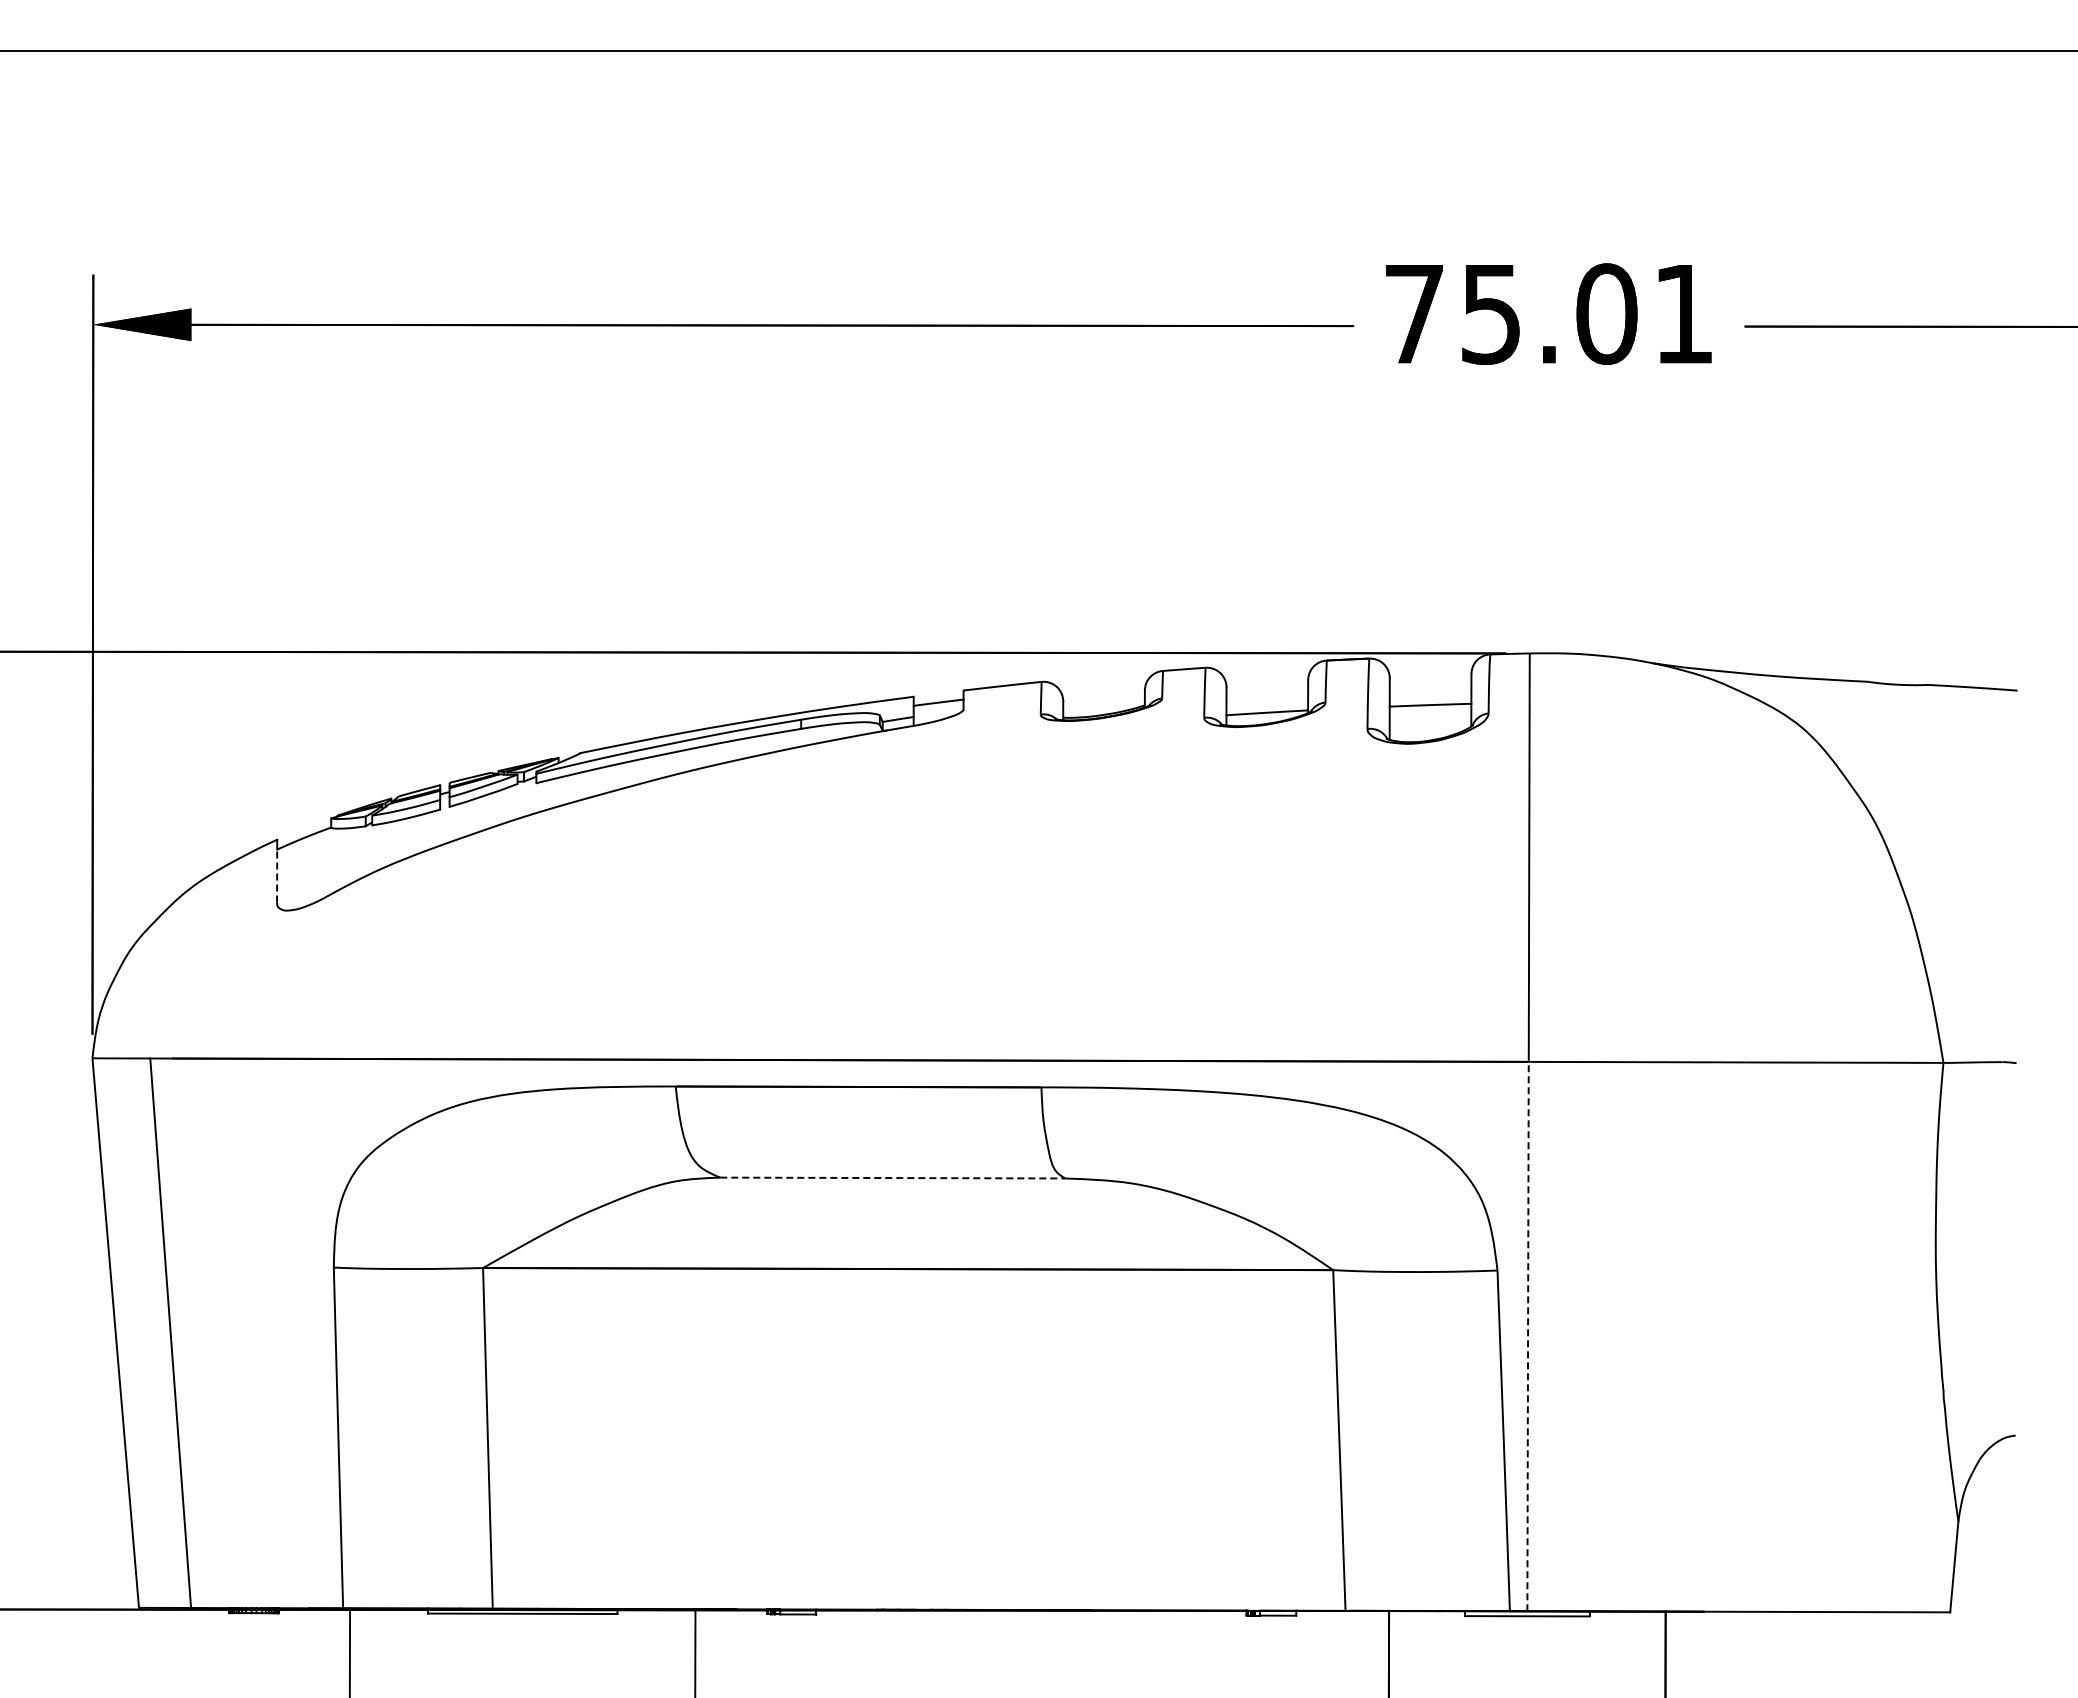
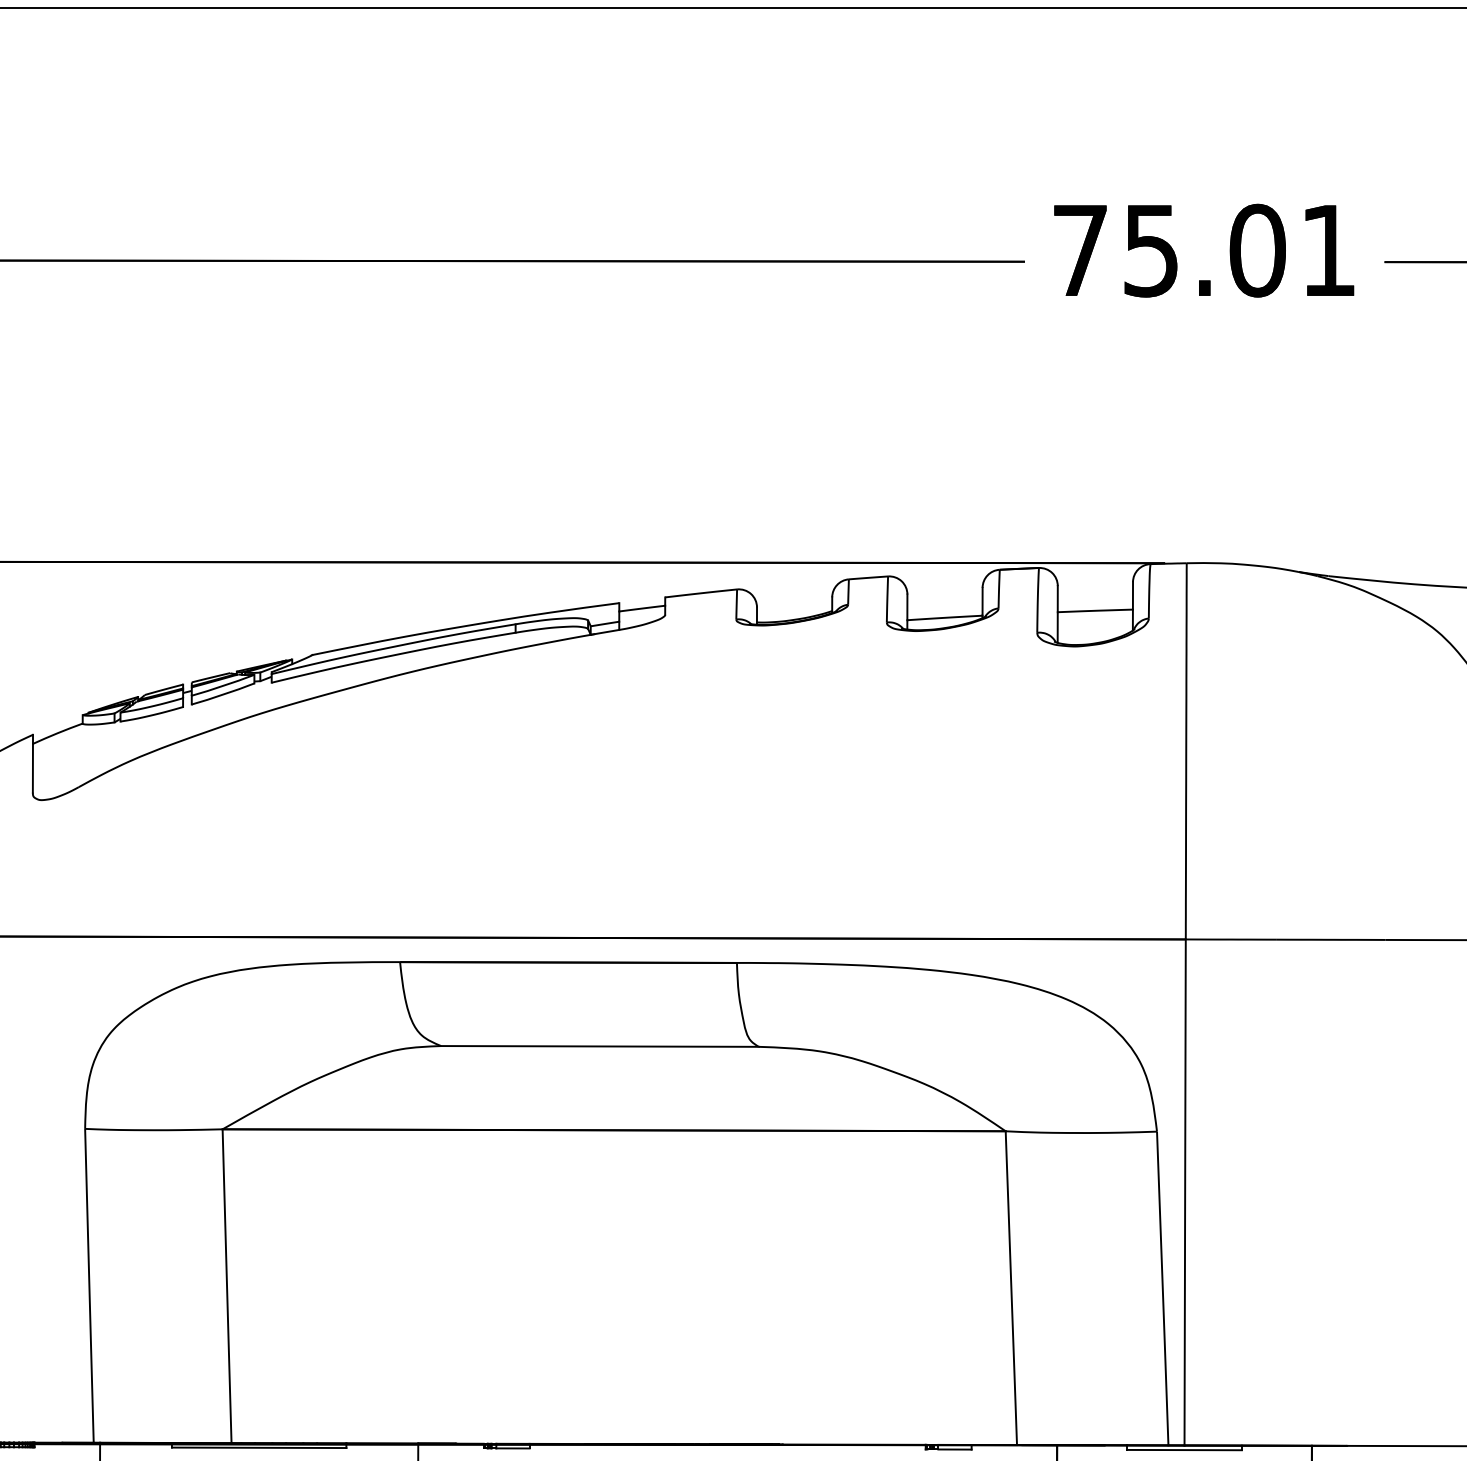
line: (277, 875) -> (33, 767), dashed -> solid
line: (893, 1178) -> (600, 1046), dashed -> solid
line: (1528, 1336) -> (1185, 1192), dashed -> solid

